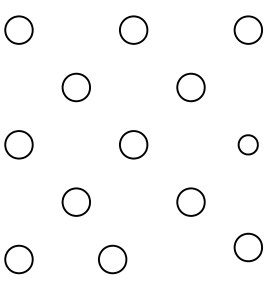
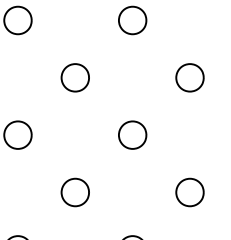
part: (247, 144) -> (189, 77), size x1.43
part: (247, 247) -> (189, 192), moved
part: (112, 259) -> (75, 192), moved

